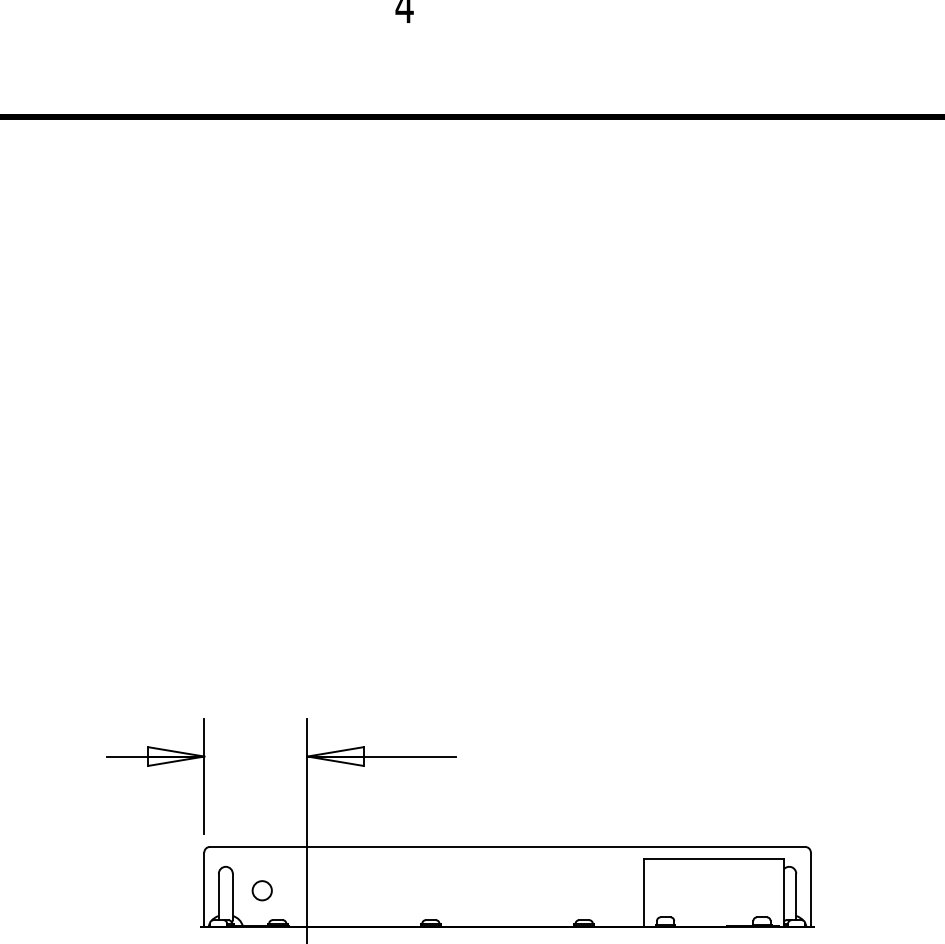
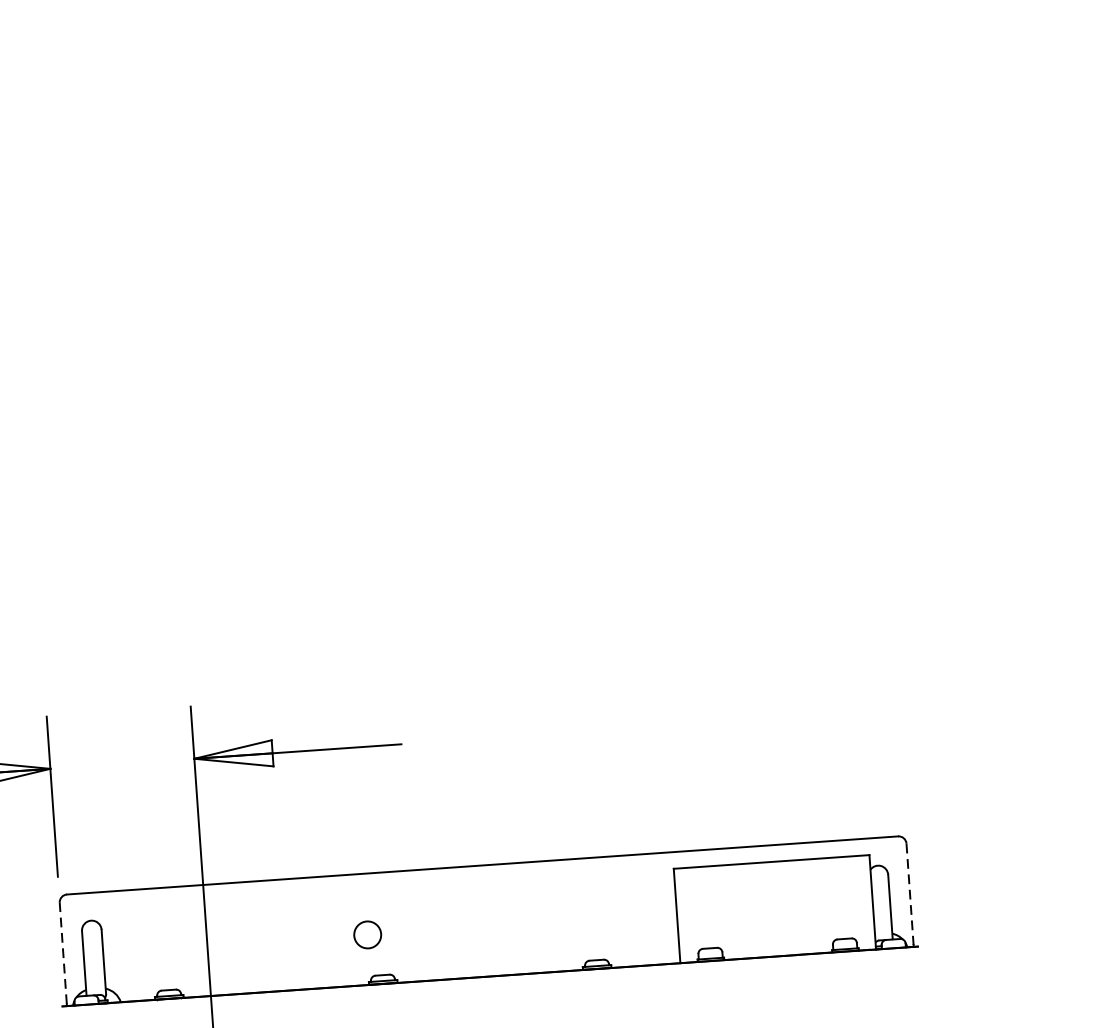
line: (204, 888) -> (63, 953), solid -> dashed
line: (810, 889) -> (909, 895), solid -> dashed
circle: (261, 890) -> (366, 934), moved

